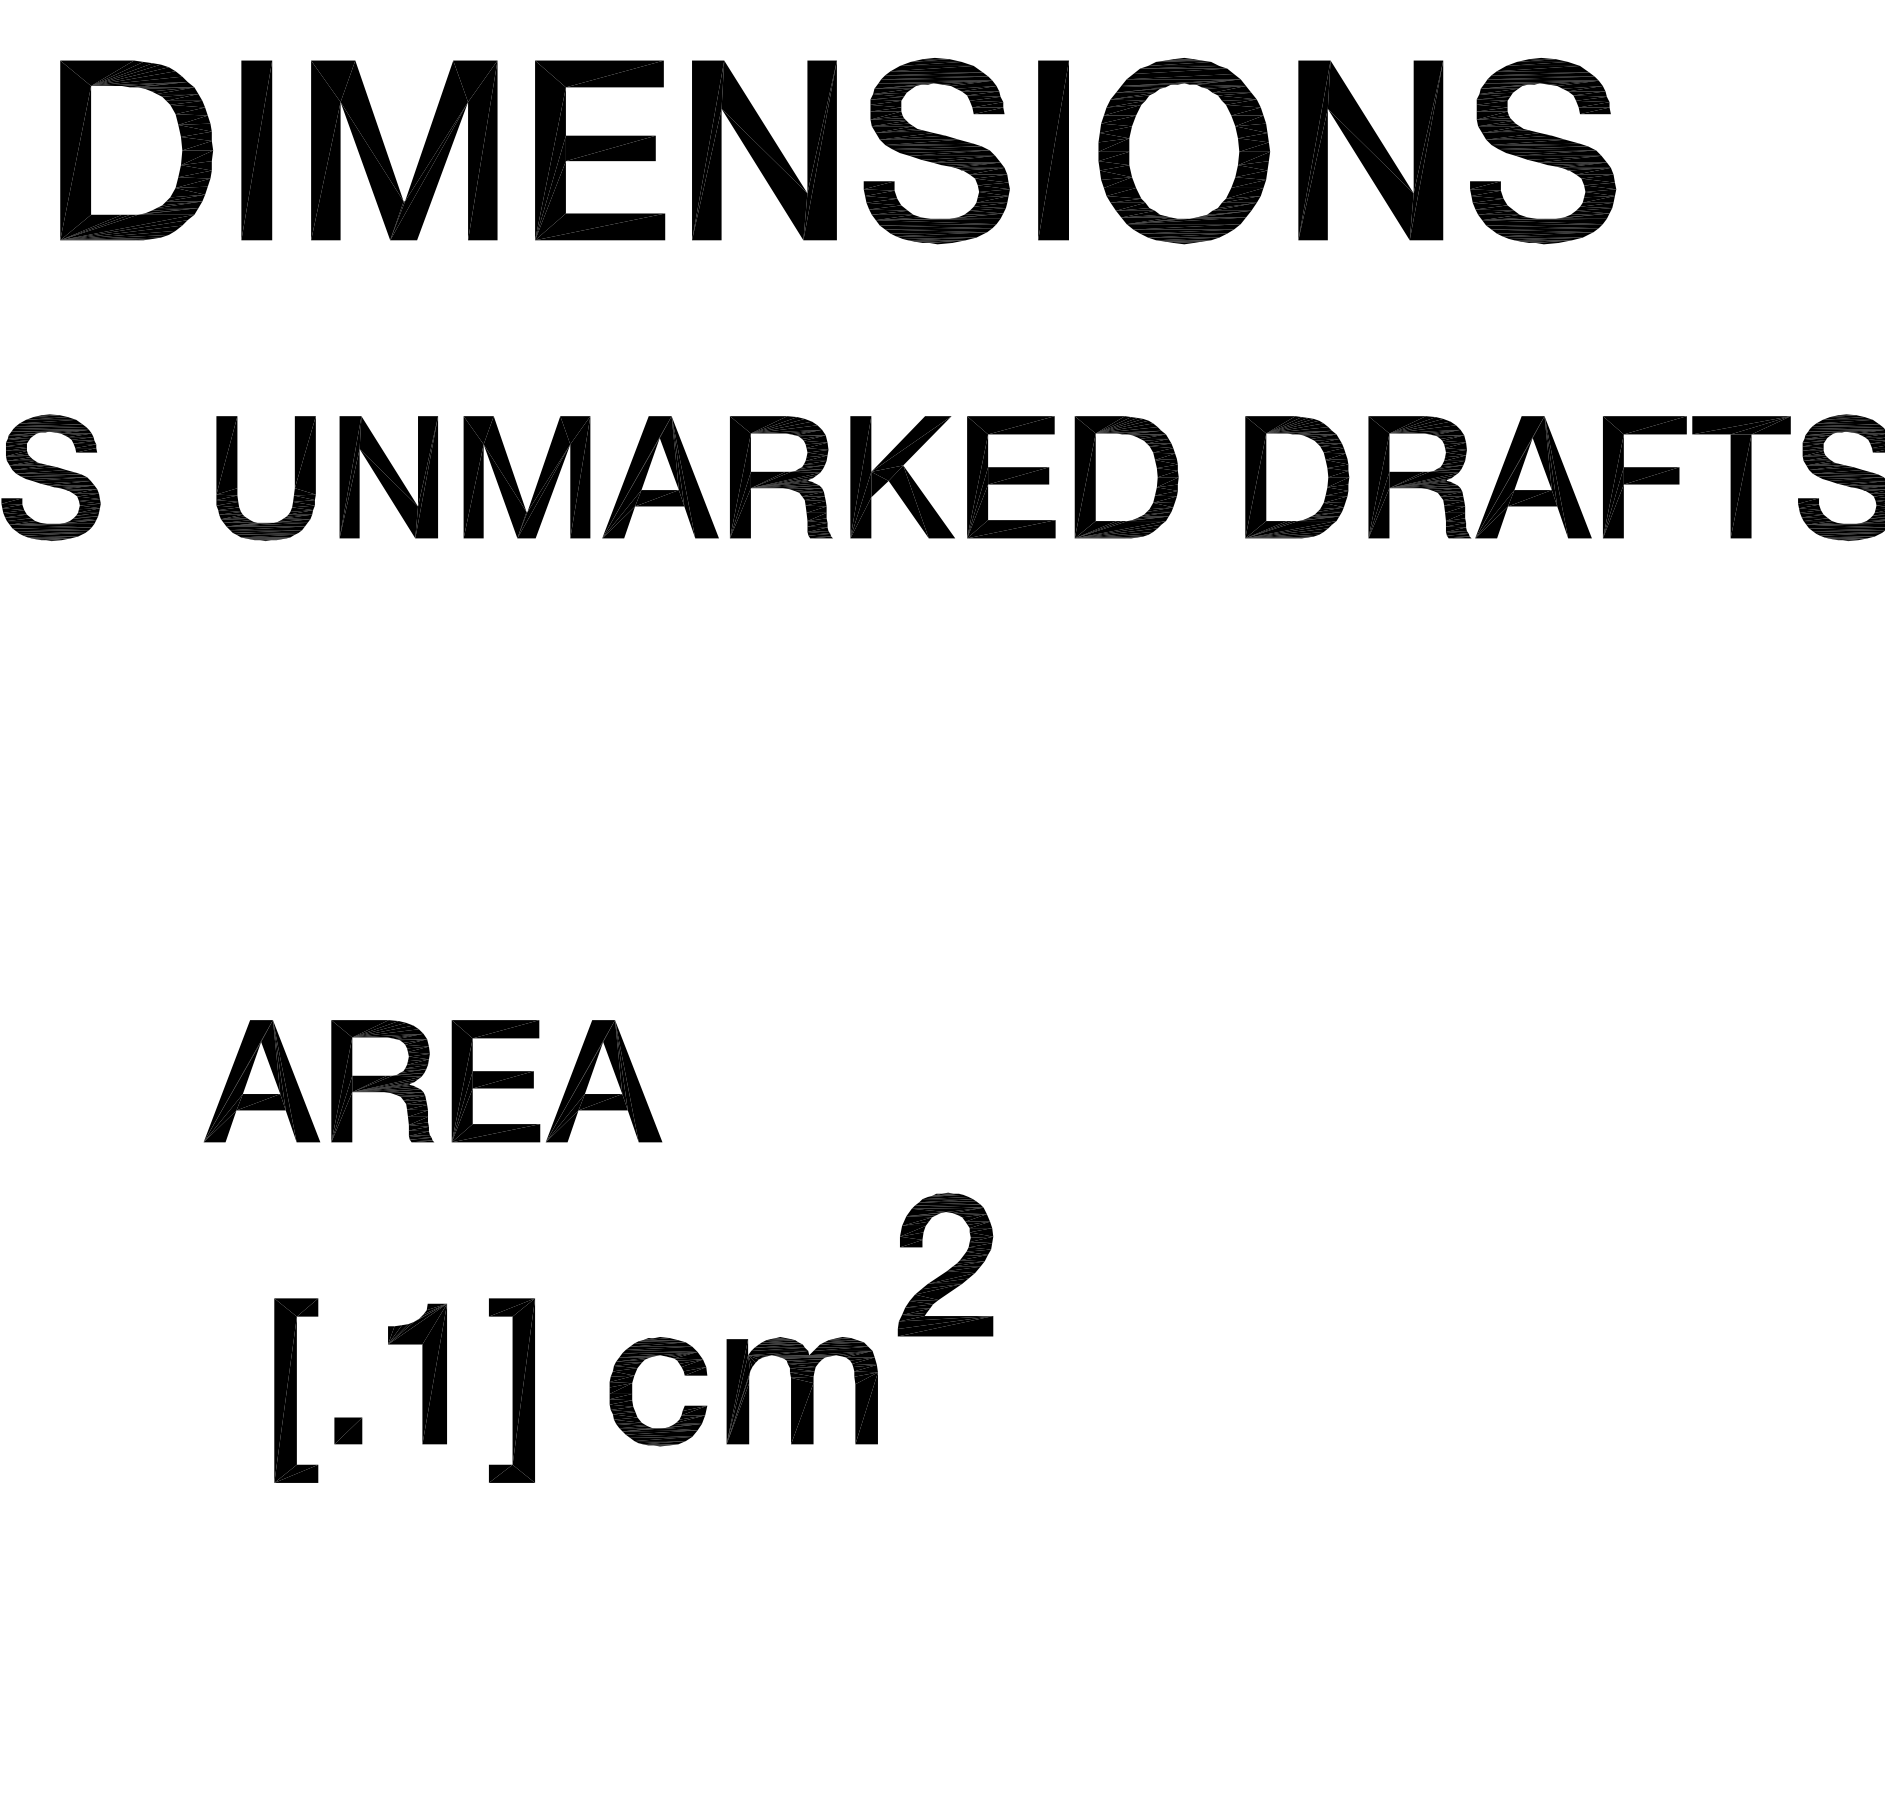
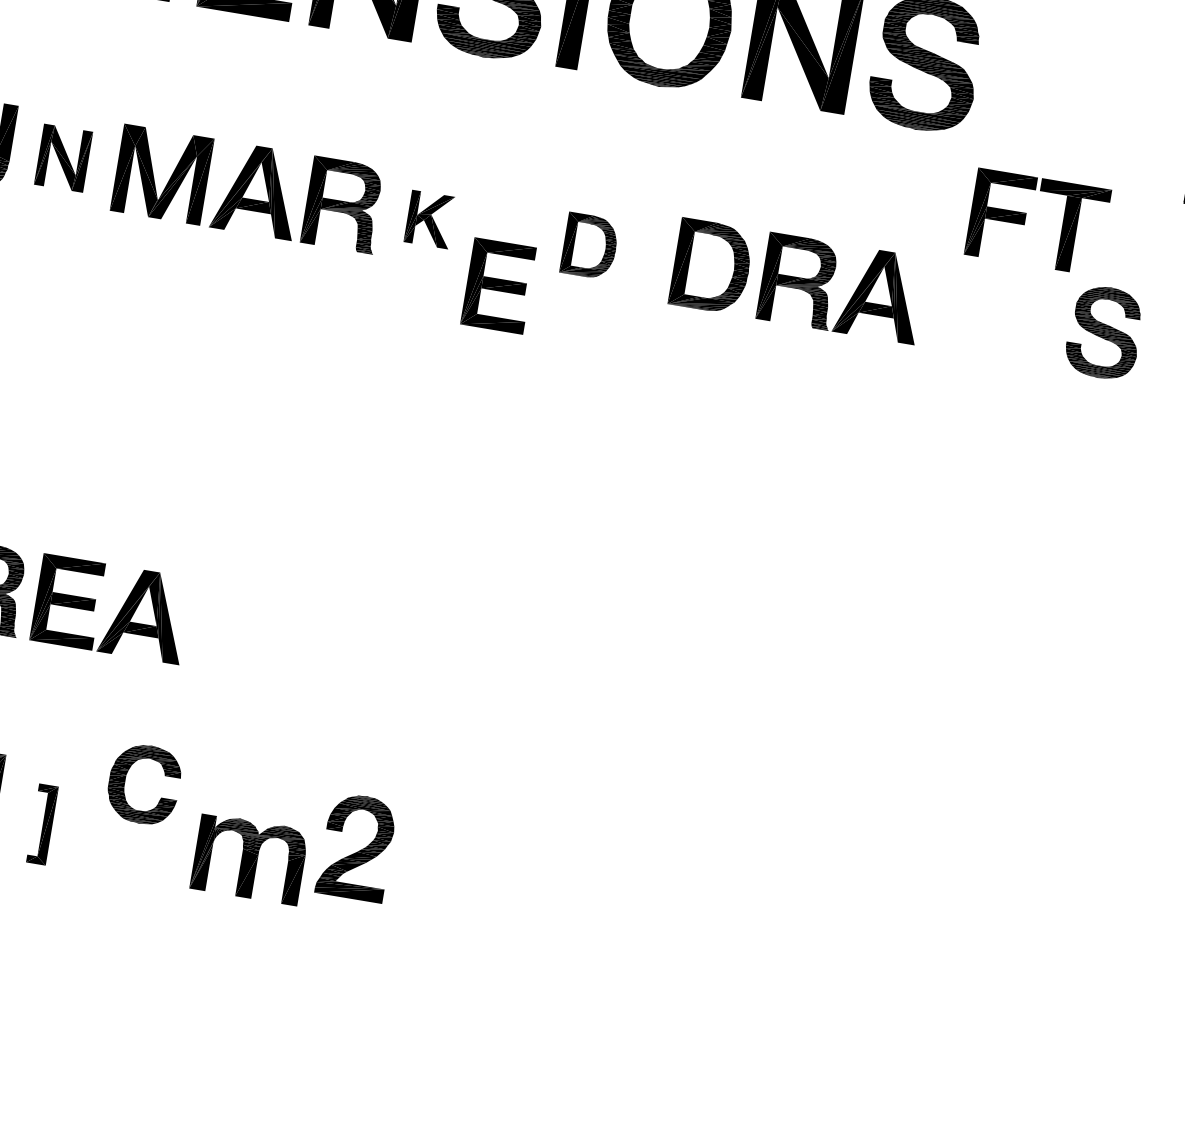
part: (388, 477) -> (63, 158), size x0.7
part: (902, 477) -> (430, 219), size x0.6
part: (1011, 477) -> (498, 286), moved
part: (1126, 477) -> (589, 246), size x0.7
part: (1679, 477) -> (1025, 220), moved
part: (945, 1264) -> (356, 846), moved
part: (511, 1390) -> (42, 824), size x0.6
part: (632, 1391) -> (125, 781), moved

